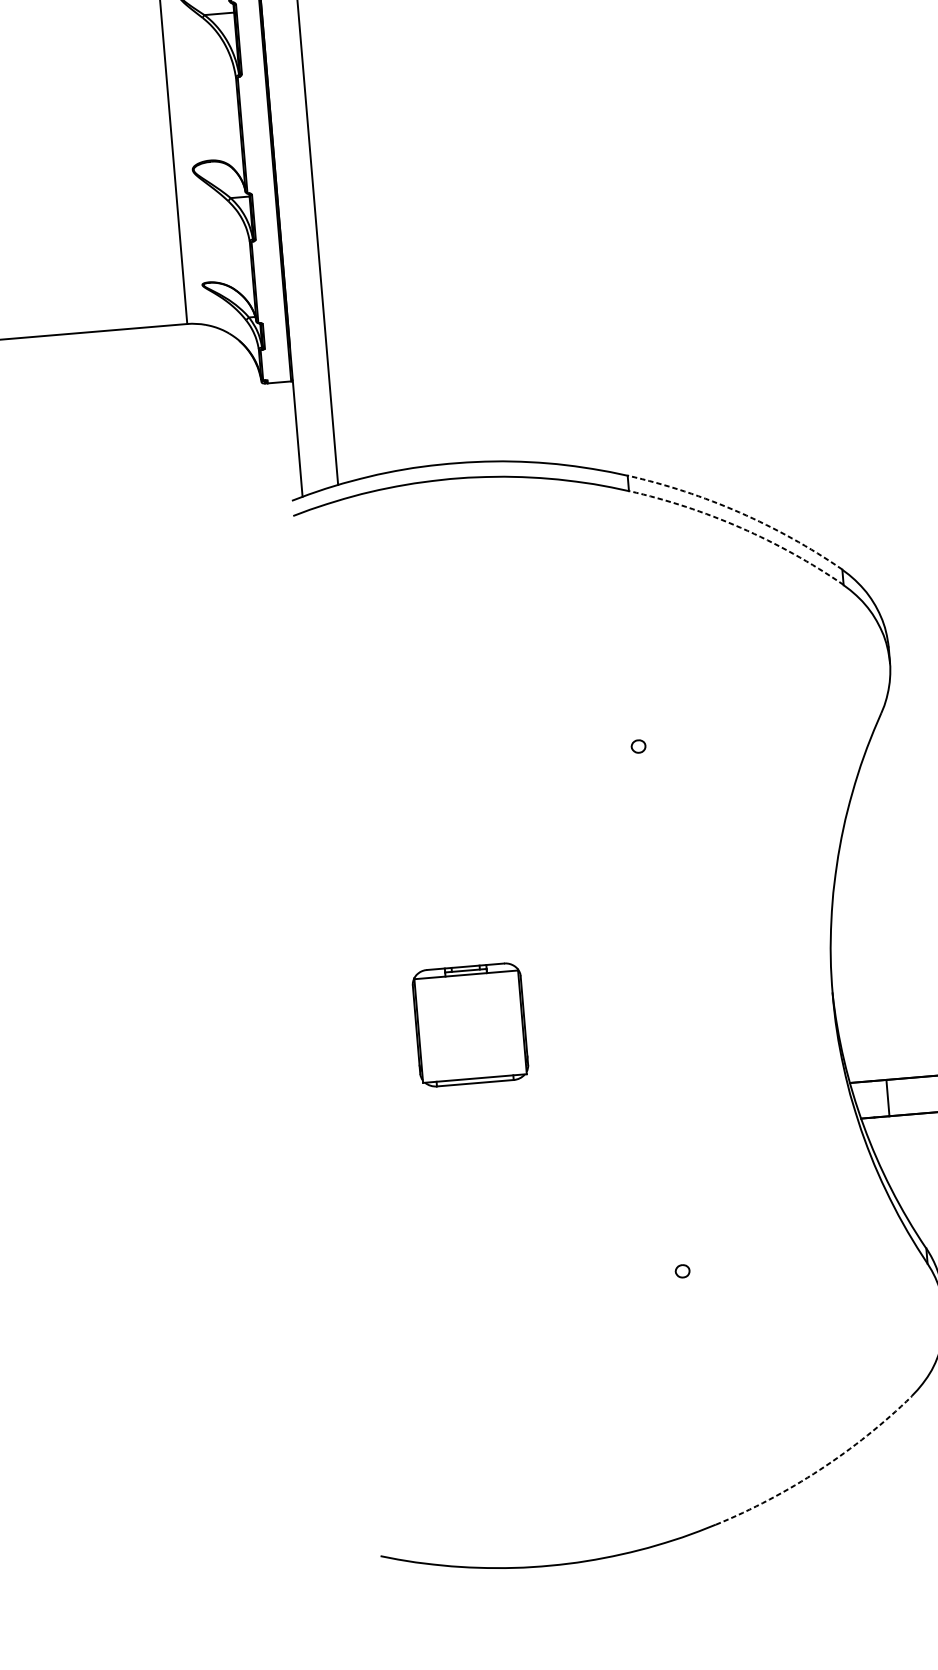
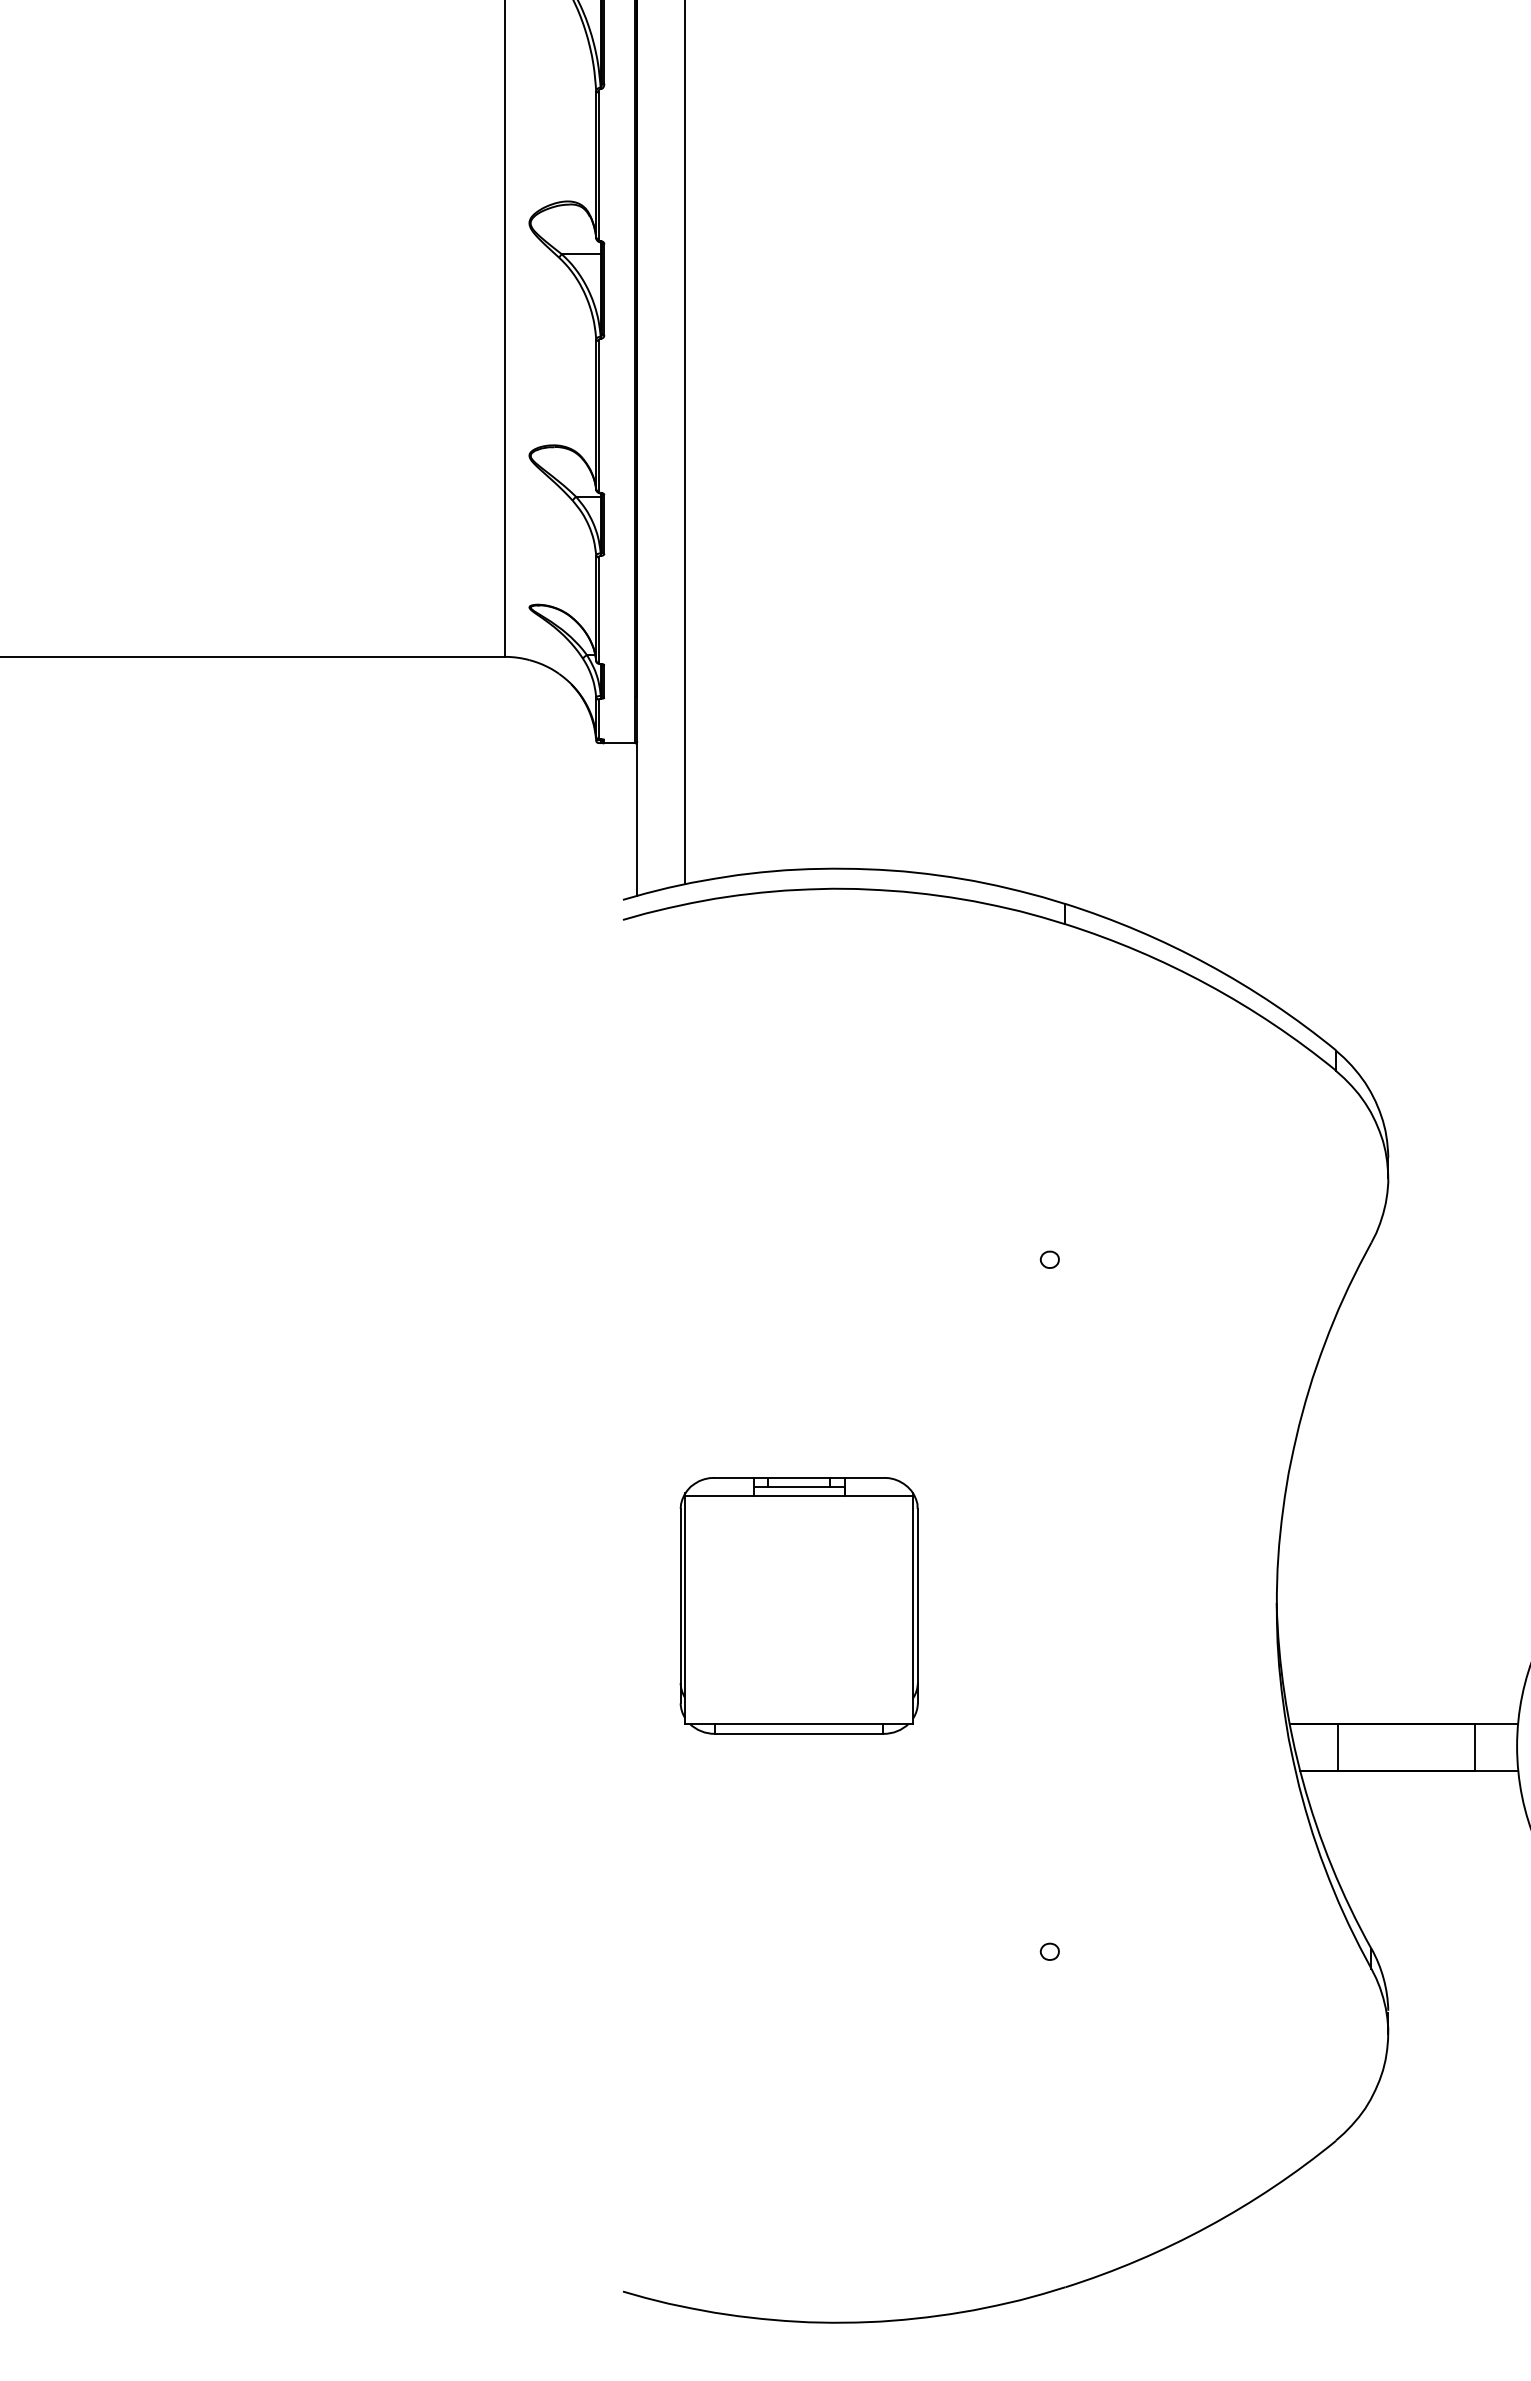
arc: (739, 512) -> (1207, 964), dashed -> solid
arc: (740, 527) -> (1207, 984), dashed -> solid
part: (469, 1024) -> (798, 1605), size x1.67
arc: (819, 1469) -> (1207, 2226), dashed -> solid

